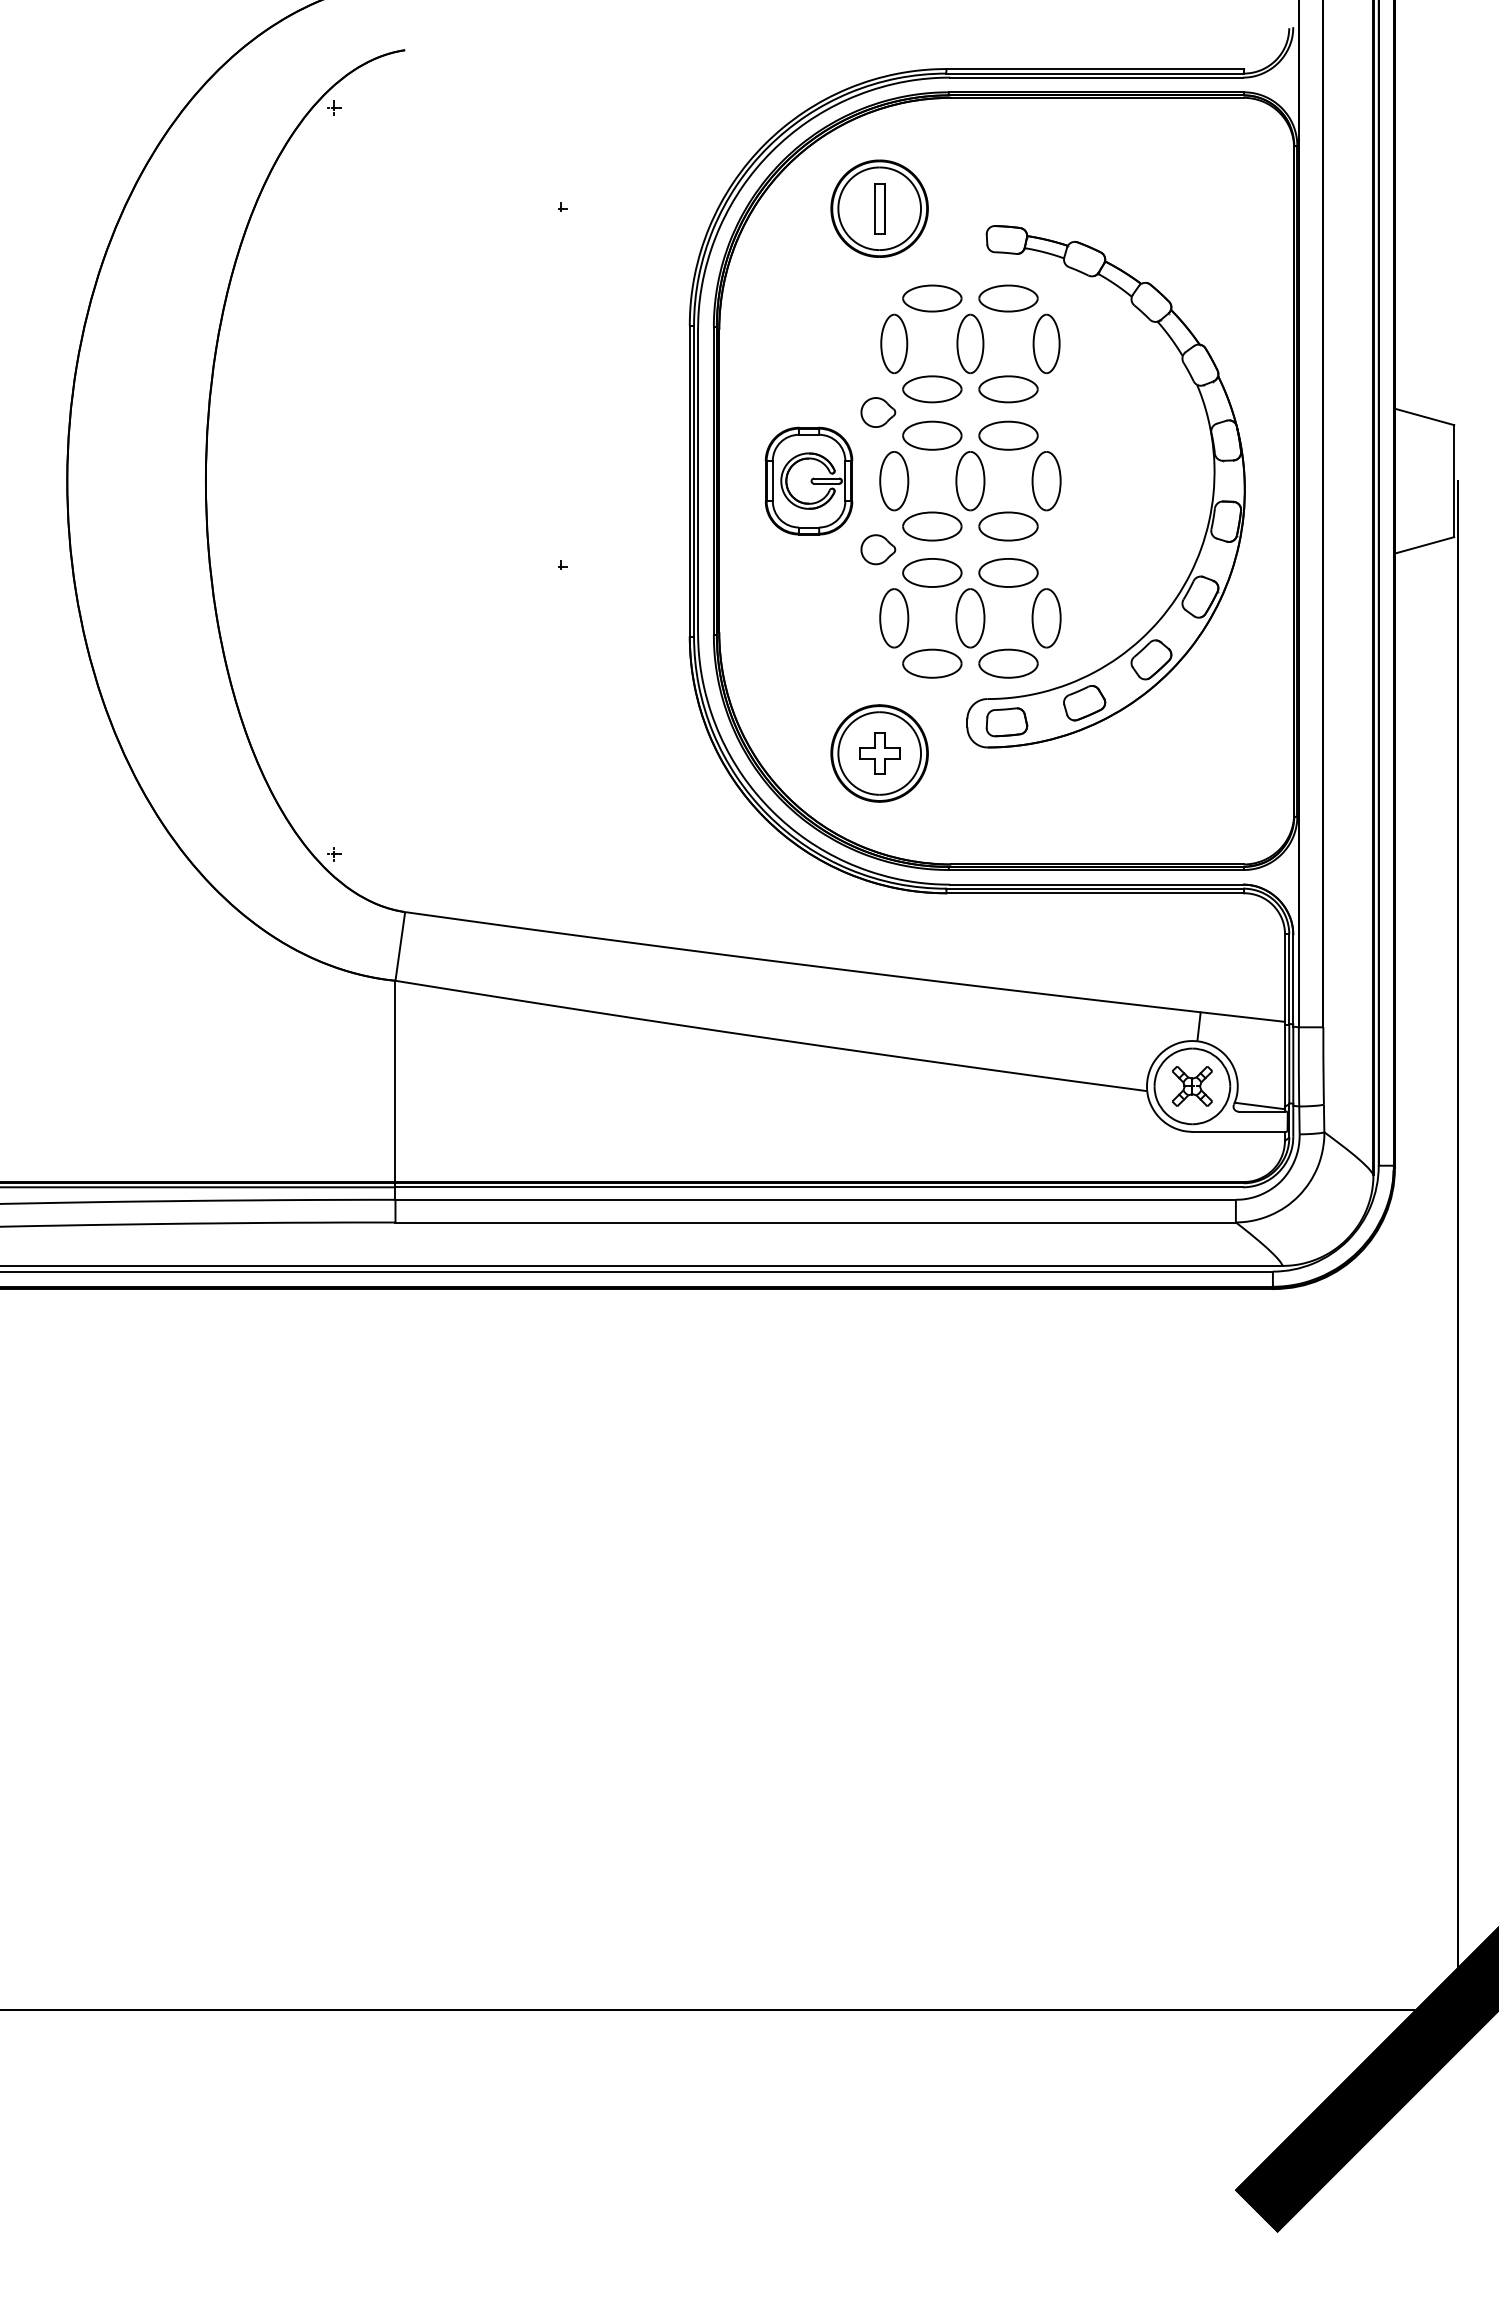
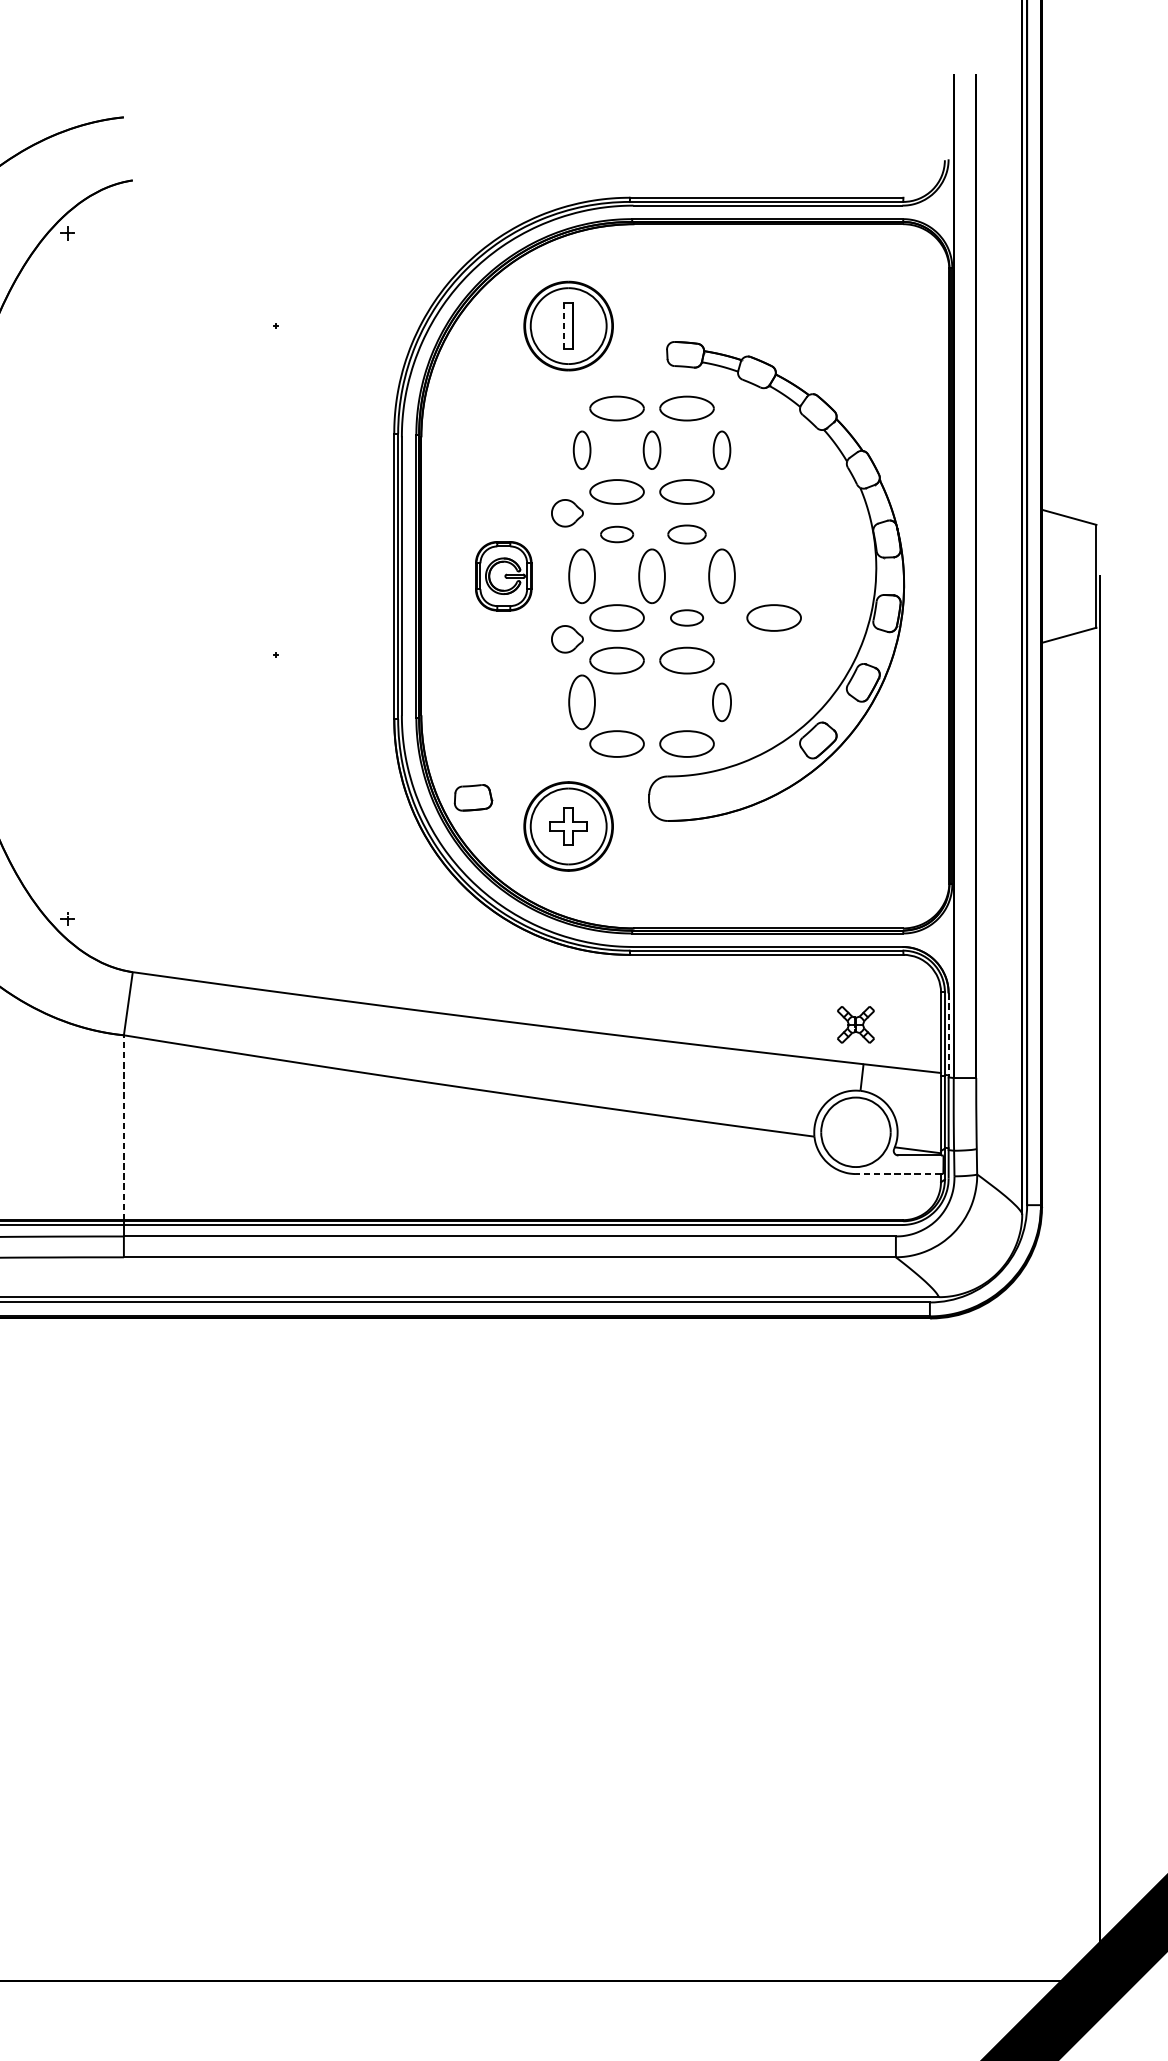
line: (874, 208) -> (563, 325), solid -> dashed
part: (894, 343) -> (582, 449), size x0.7
part: (970, 343) -> (652, 449), size x0.7
part: (1046, 343) -> (721, 449), size x0.7
part: (932, 435) -> (617, 534), size x0.6
part: (1008, 435) -> (687, 534), size x0.7
part: (808, 480) -> (503, 575), size x0.7
part: (1008, 526) -> (687, 617), size x0.6
part: (1103, 526) -> (774, 617), added
part: (970, 618) -> (652, 702), removed
part: (1046, 618) -> (721, 702), size x0.7
part: (1084, 703) -> (756, 780), removed
part: (1006, 722) -> (472, 798), moved
line: (1293, 980) -> (948, 1035), solid -> dashed
line: (395, 1081) -> (123, 1127), solid -> dashed
part: (1192, 1086) -> (856, 1024), moved
line: (1238, 1131) -> (898, 1173), solid -> dashed

